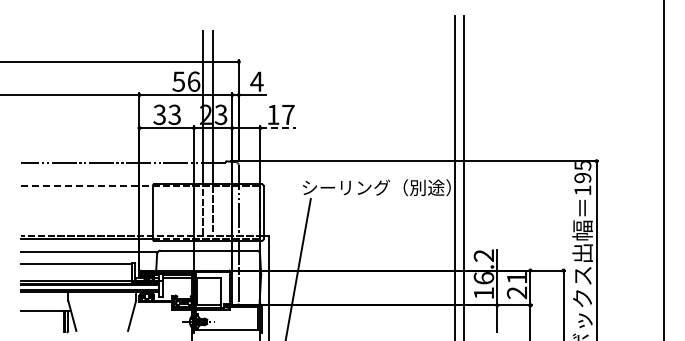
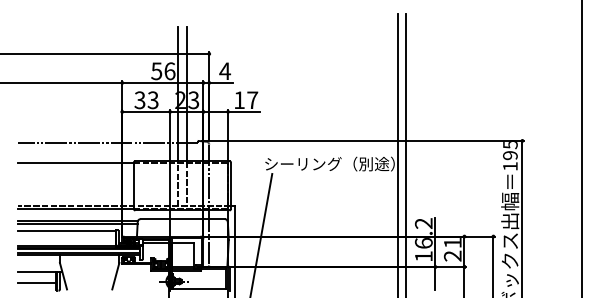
line: (278, 128) -> (243, 112), dashed -> solid
line: (87, 186) -> (76, 163), dashed -> solid
line: (88, 256) -> (77, 224), added
line: (42, 323) -> (37, 282), added

